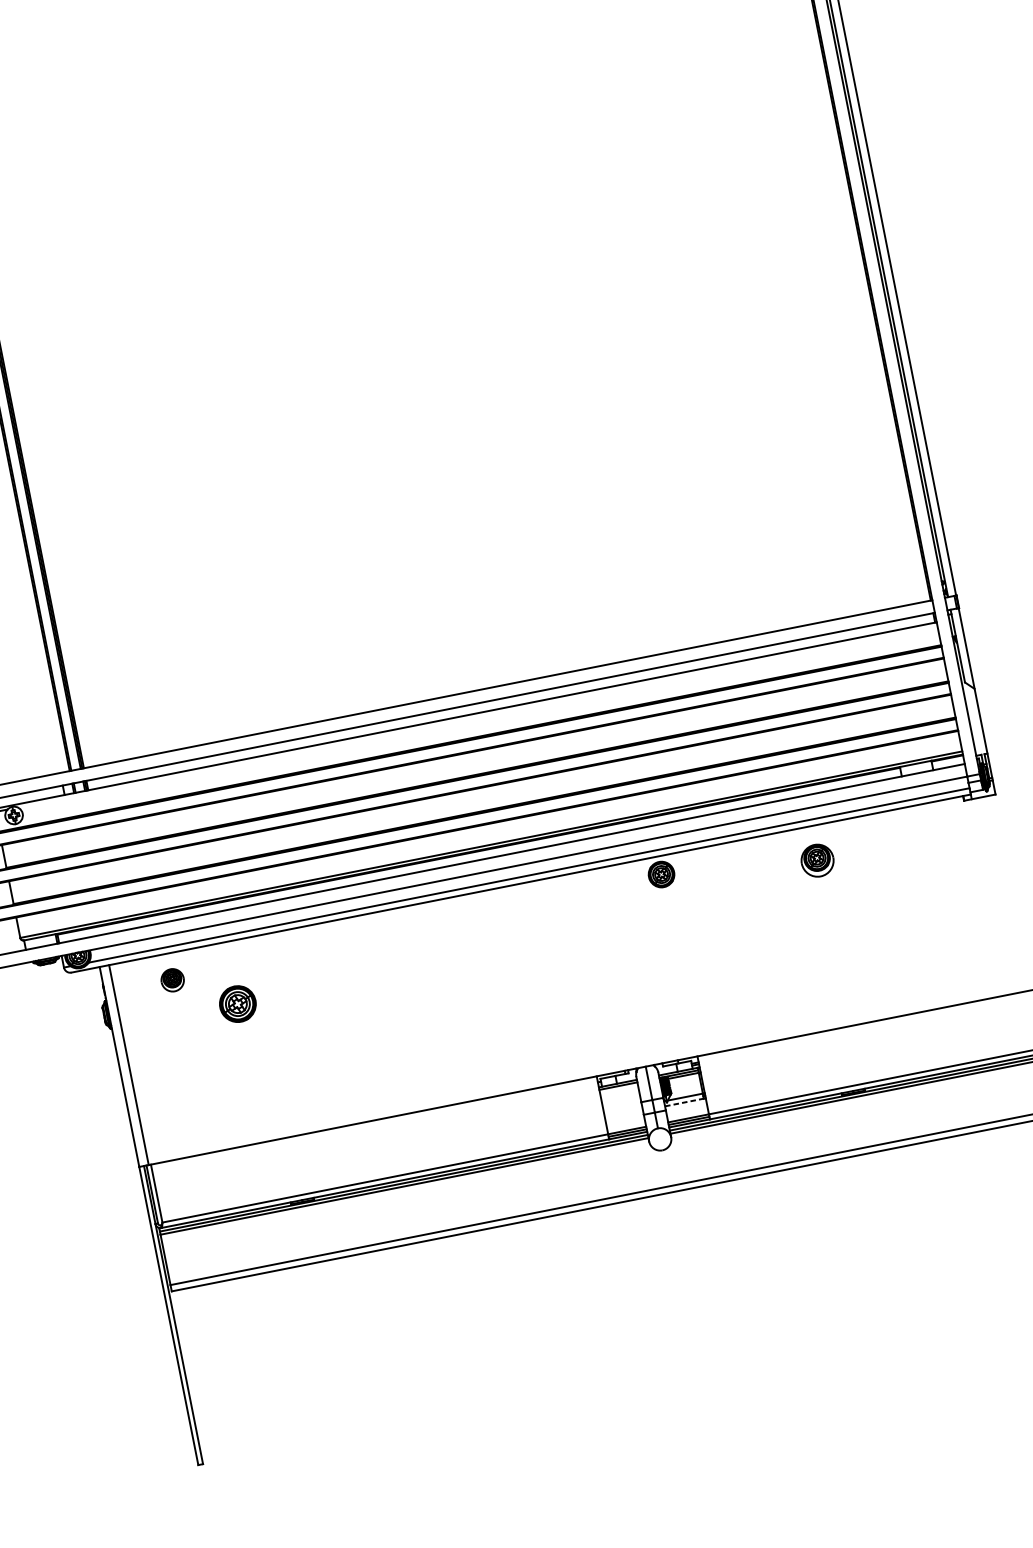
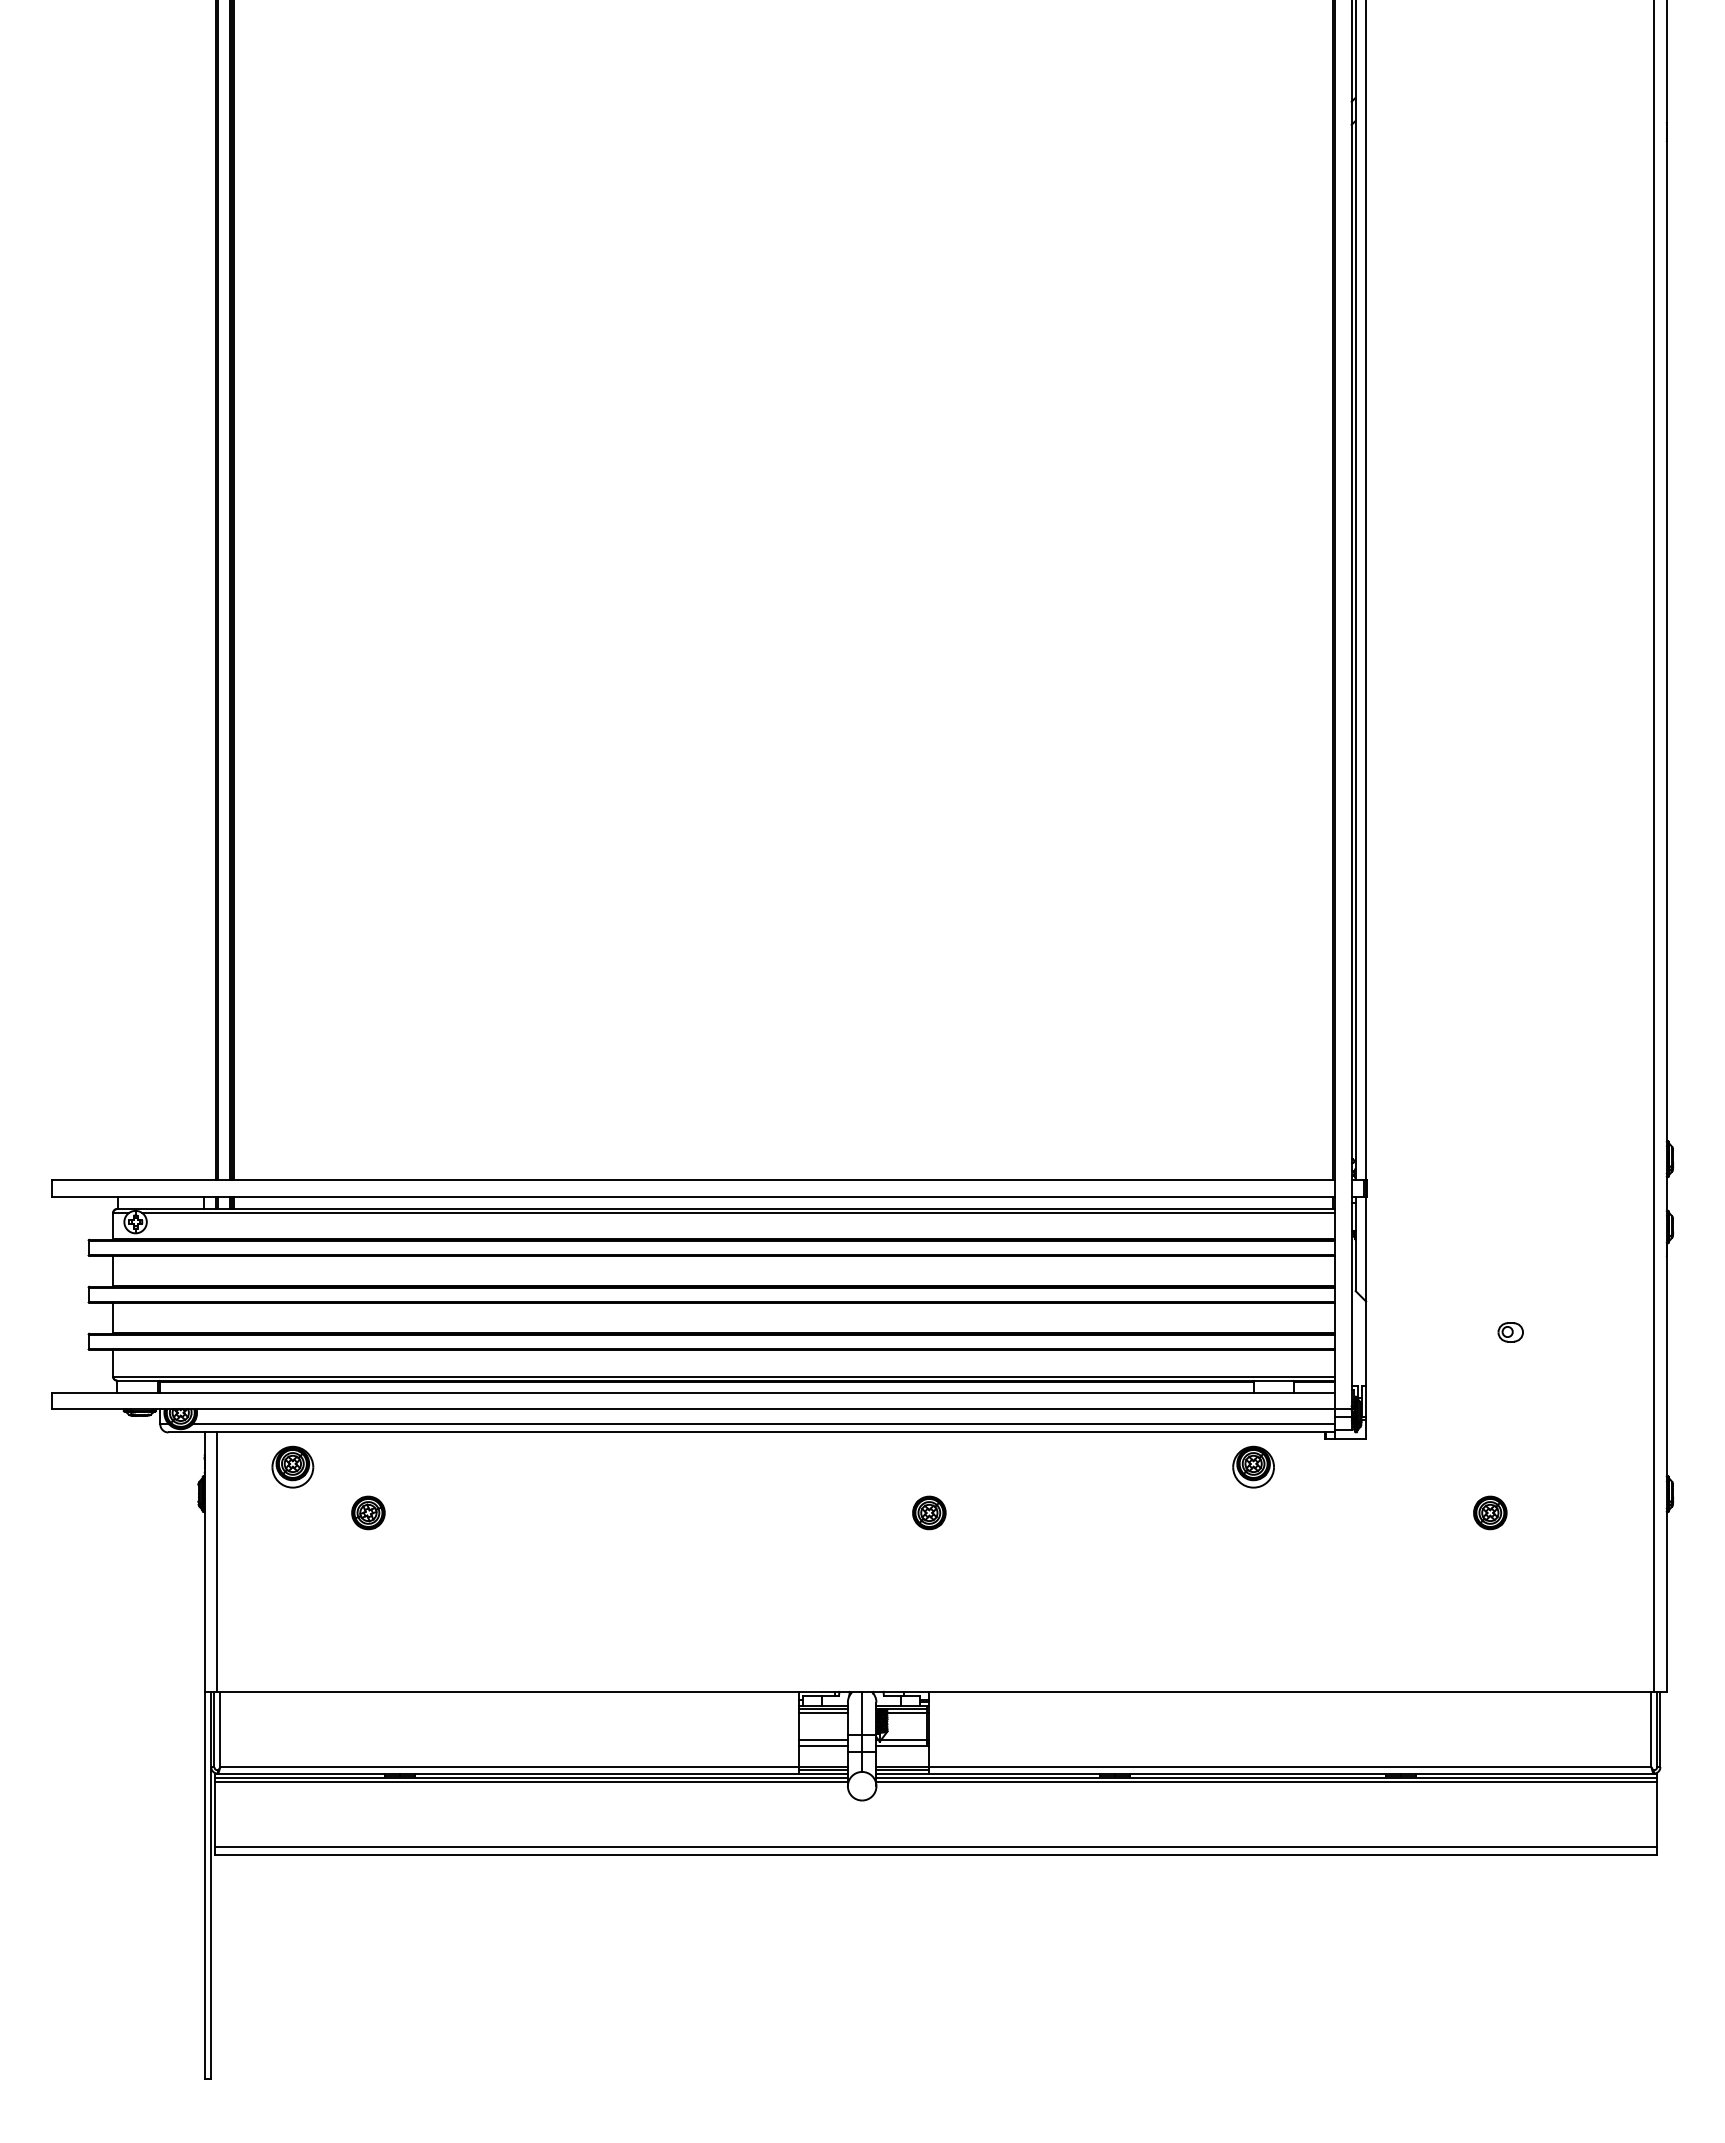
line: (477, 716) -> (738, 1213), added
part: (817, 860) -> (1253, 1466), moved
part: (661, 874) -> (929, 1512), moved
part: (172, 979) -> (292, 1466), size x1.43
part: (237, 1003) -> (368, 1512), size x0.71
line: (618, 1088) -> (822, 1712), added
line: (685, 1102) -> (902, 1746), dashed -> solid
line: (622, 1109) -> (822, 1739), added
line: (623, 1114) -> (822, 1746), added

